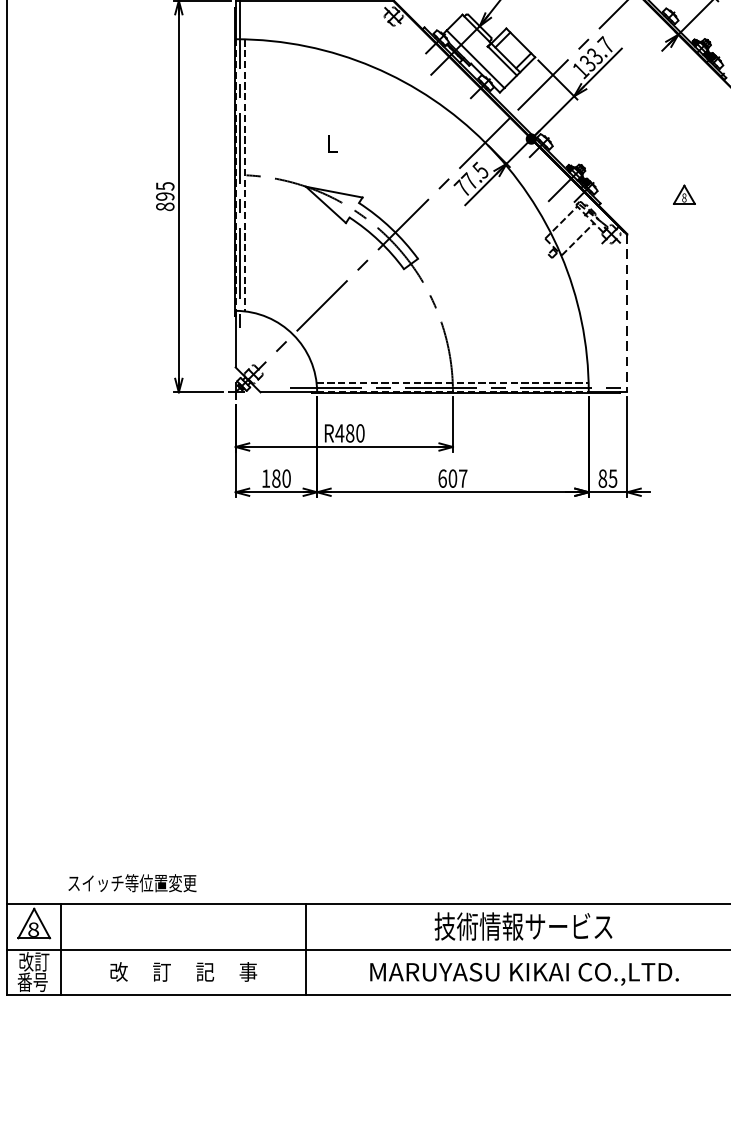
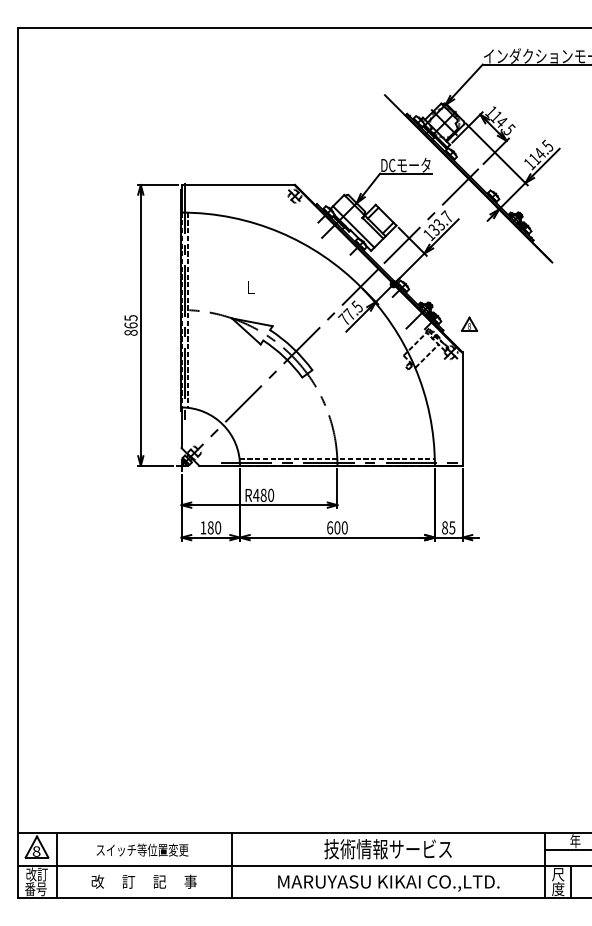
part: (684, 193) -> (469, 323), moved
text: (164, 196) -> (130, 325), 895 -> 865
line: (627, 313) -> (462, 409), dashed -> solid
text: (462, 478) -> (344, 527), 607 -> 600
text: (132, 882) -> (142, 849), moved

